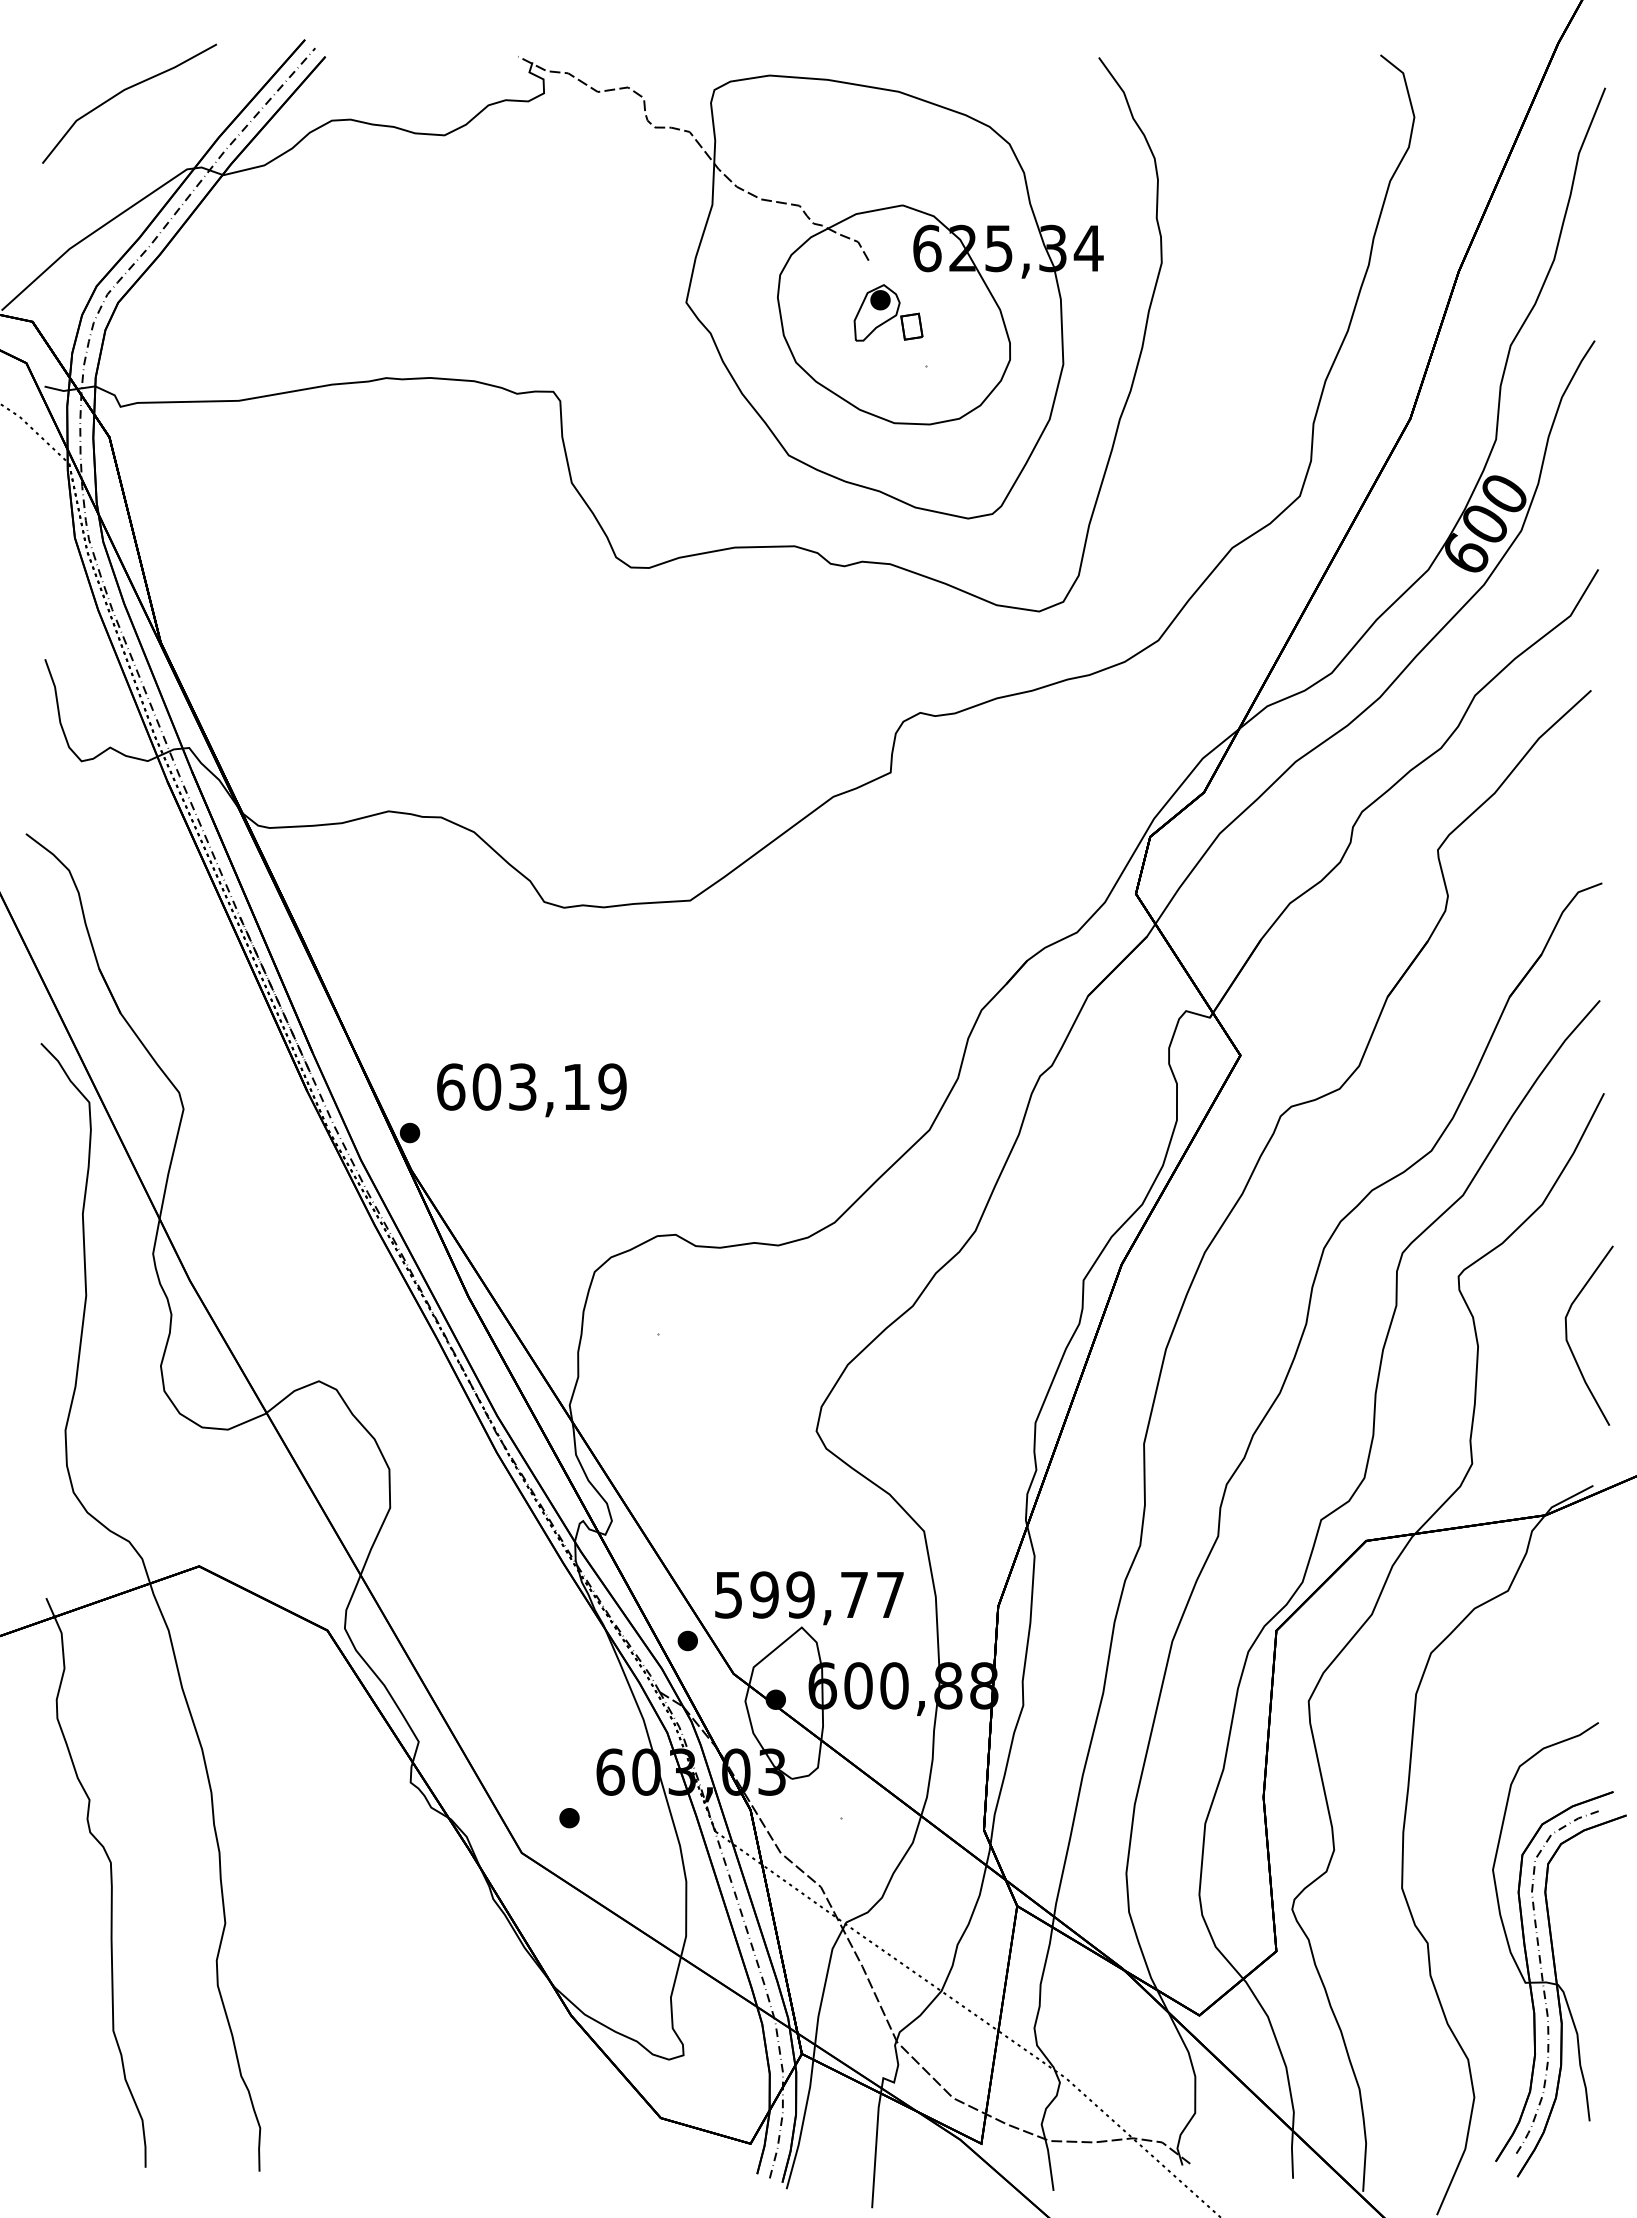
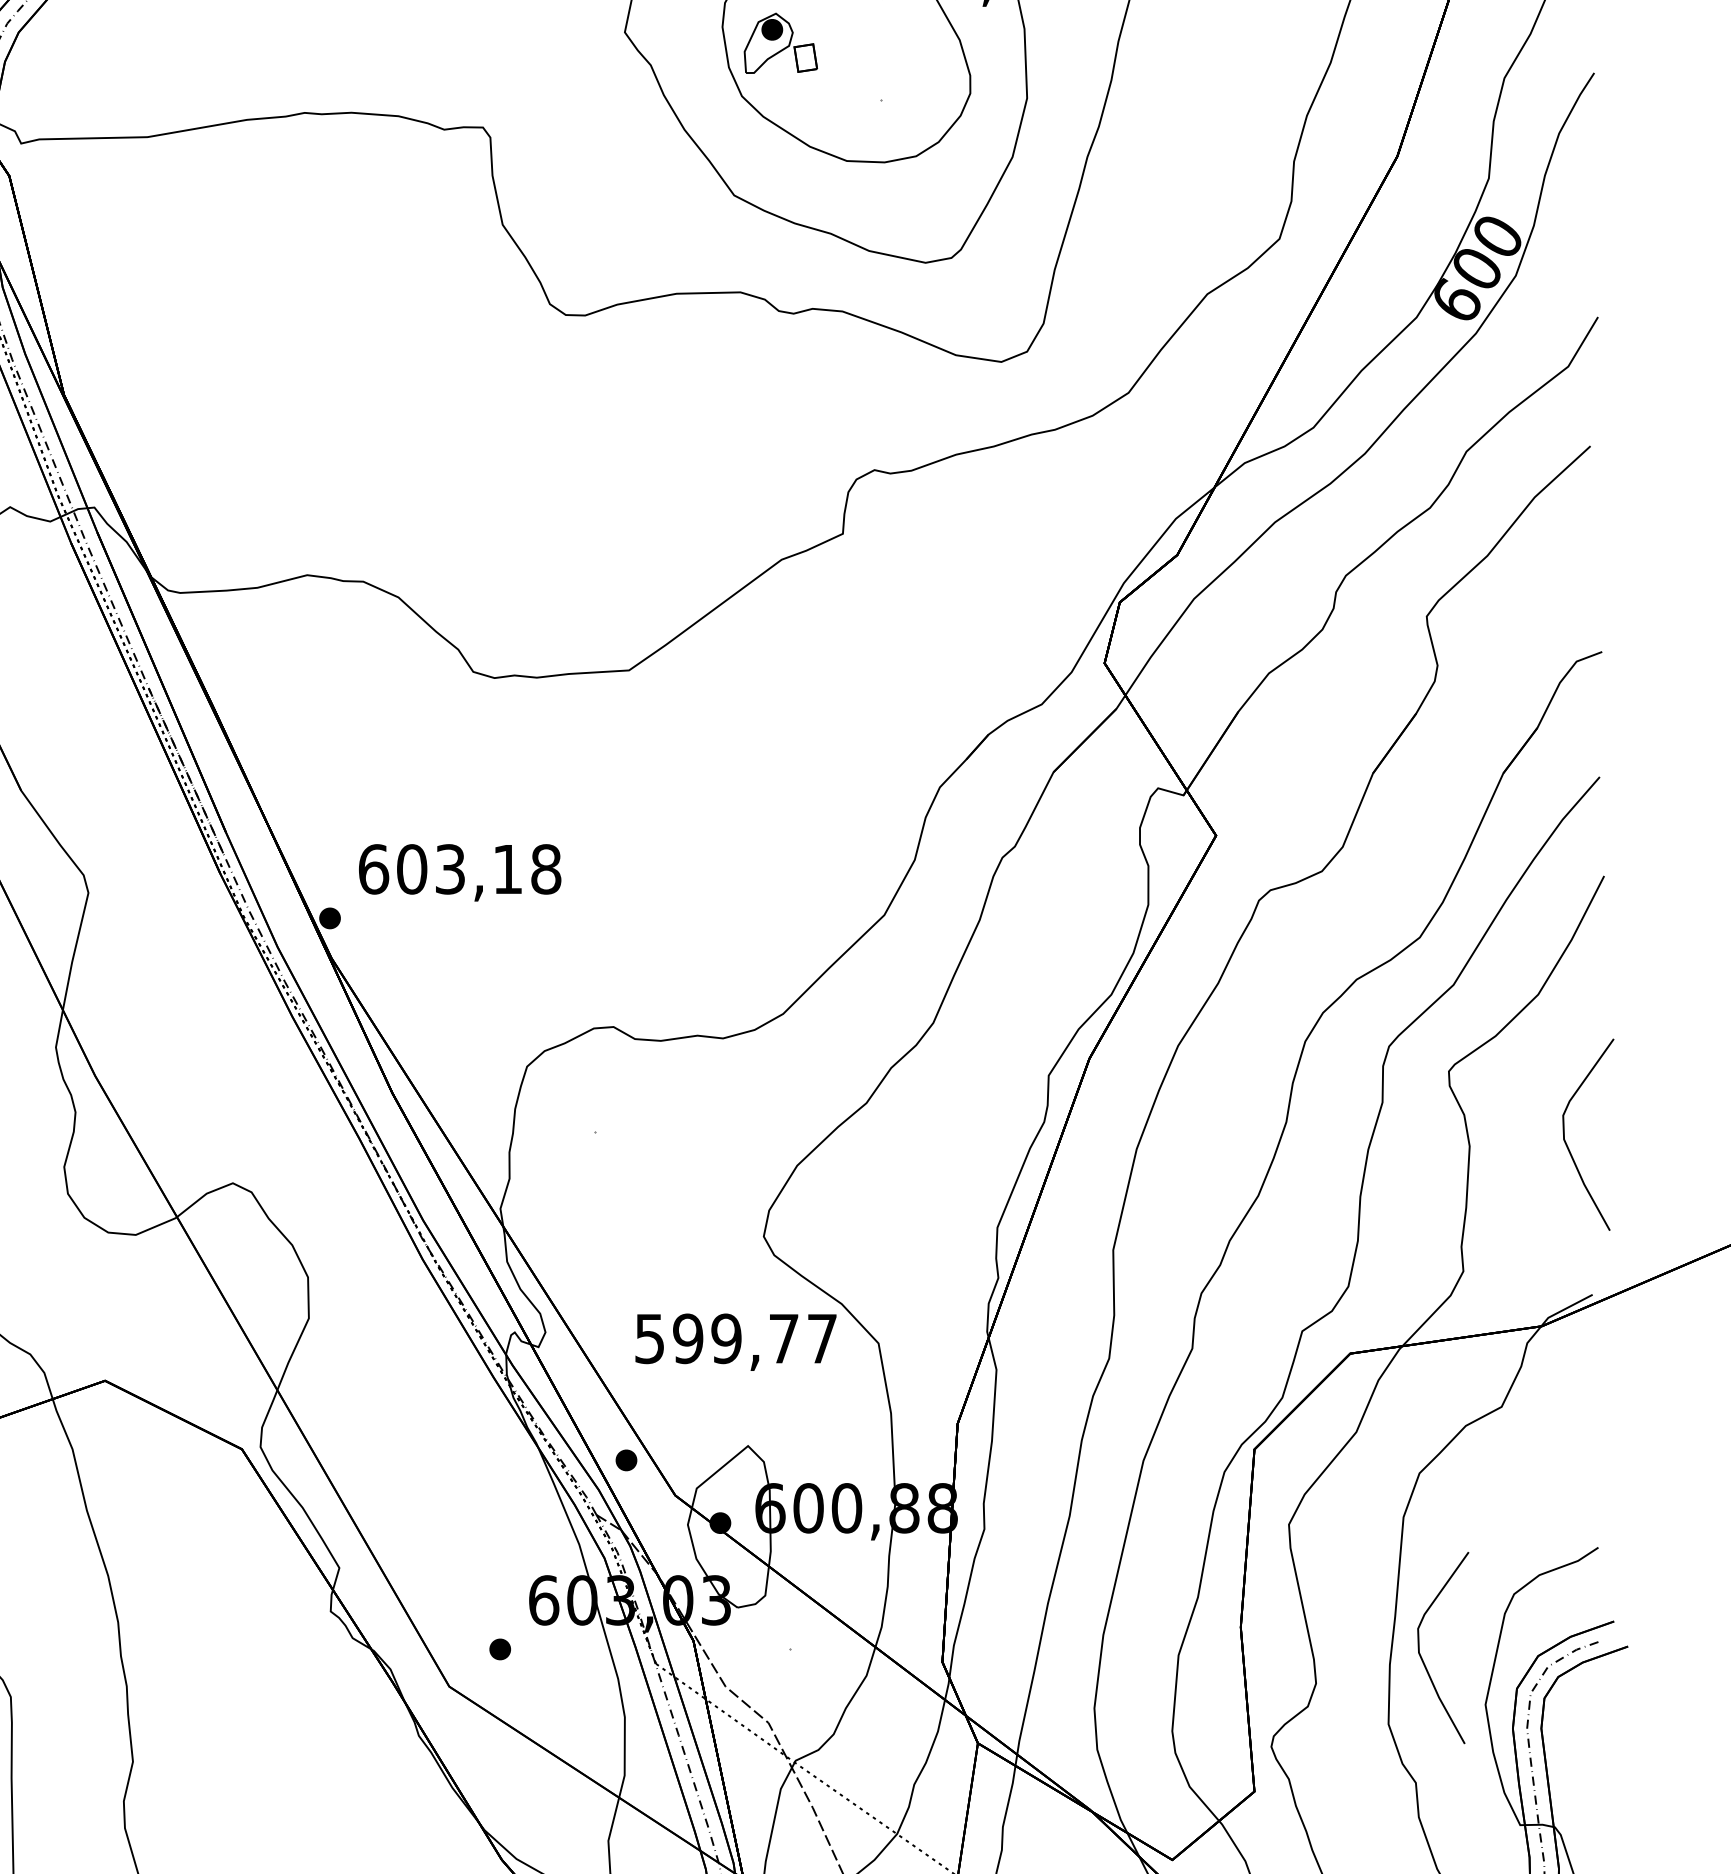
part: (888, 312) -> (780, 42), moved
text: (612, 1086) -> (546, 868), 603,19 -> 603,18
text: (809, 1598) -> (736, 1342), moved
curve: (1432, 1822) -> (1421, 1654), added

